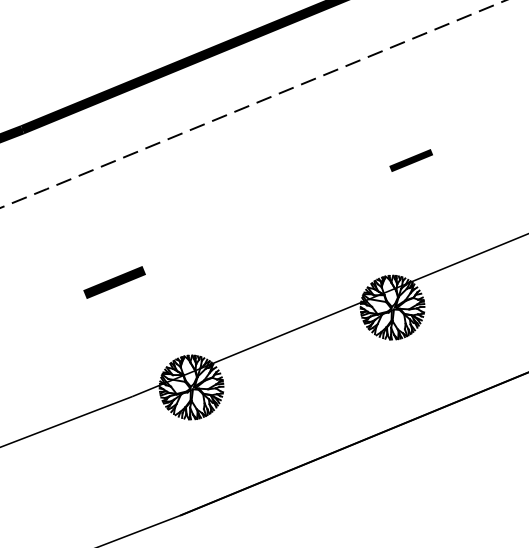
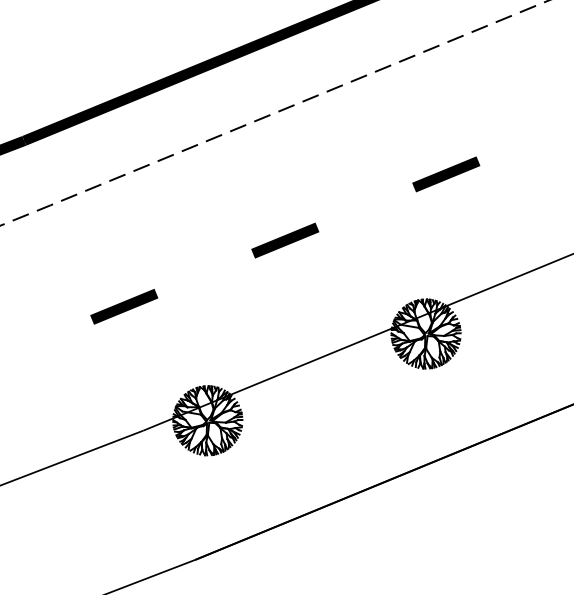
part: (411, 160) -> (446, 174), size x1.43
part: (262, 221) -> (284, 240), added

